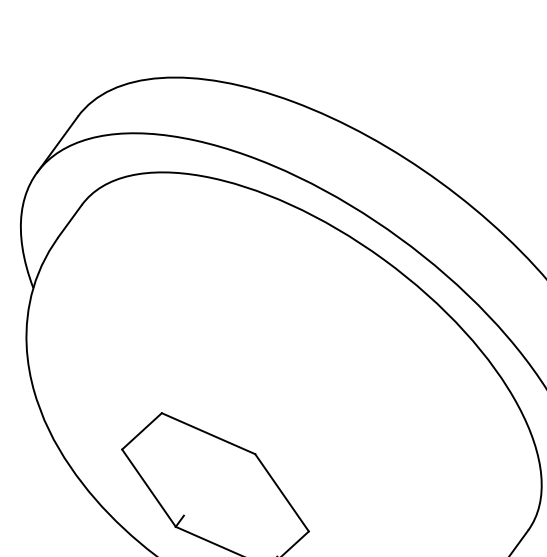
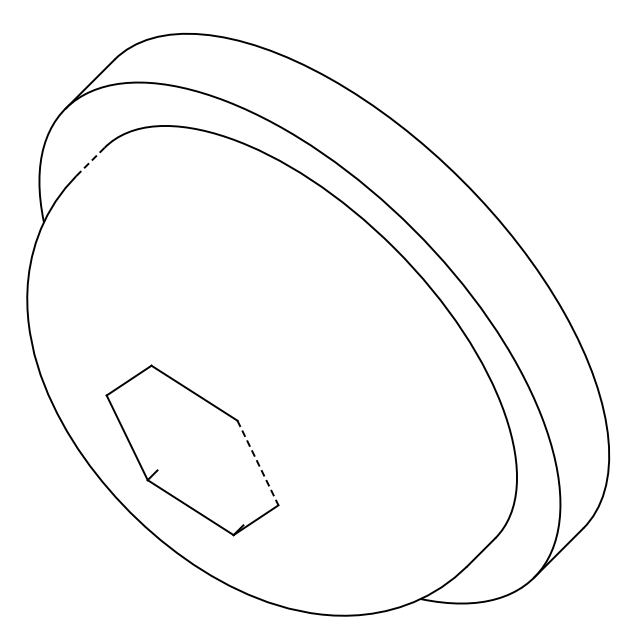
line: (69, 220) -> (90, 161), solid -> dashed
line: (282, 493) -> (258, 463), solid -> dashed

